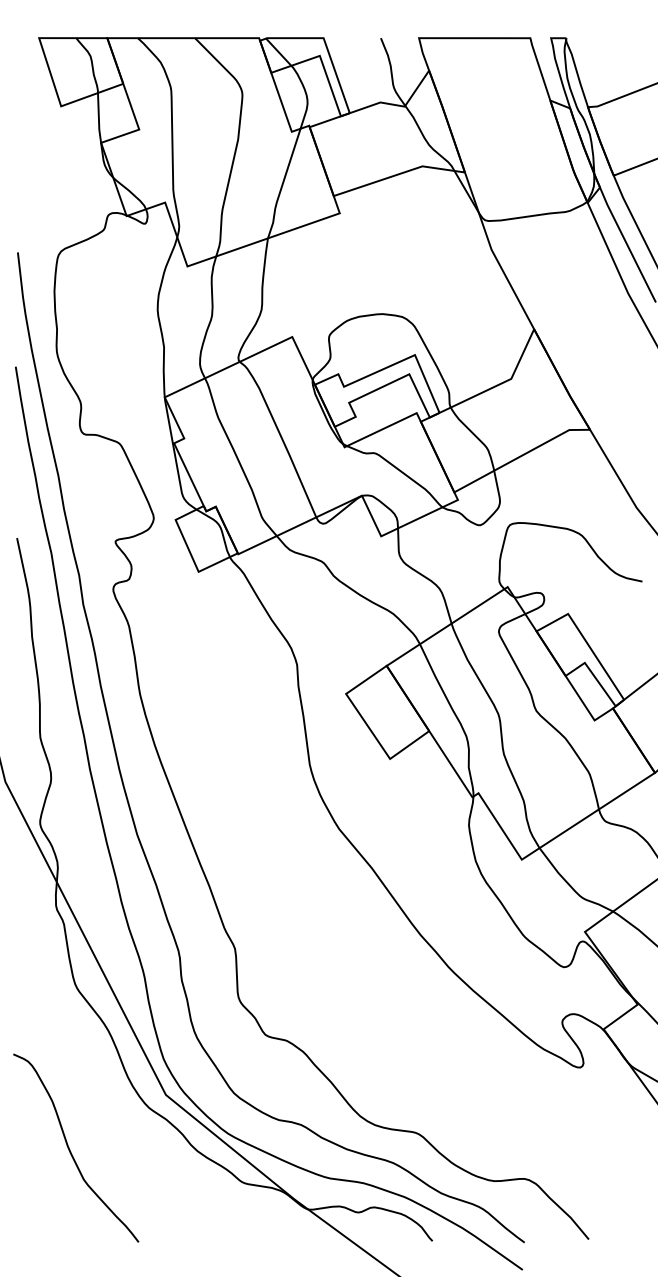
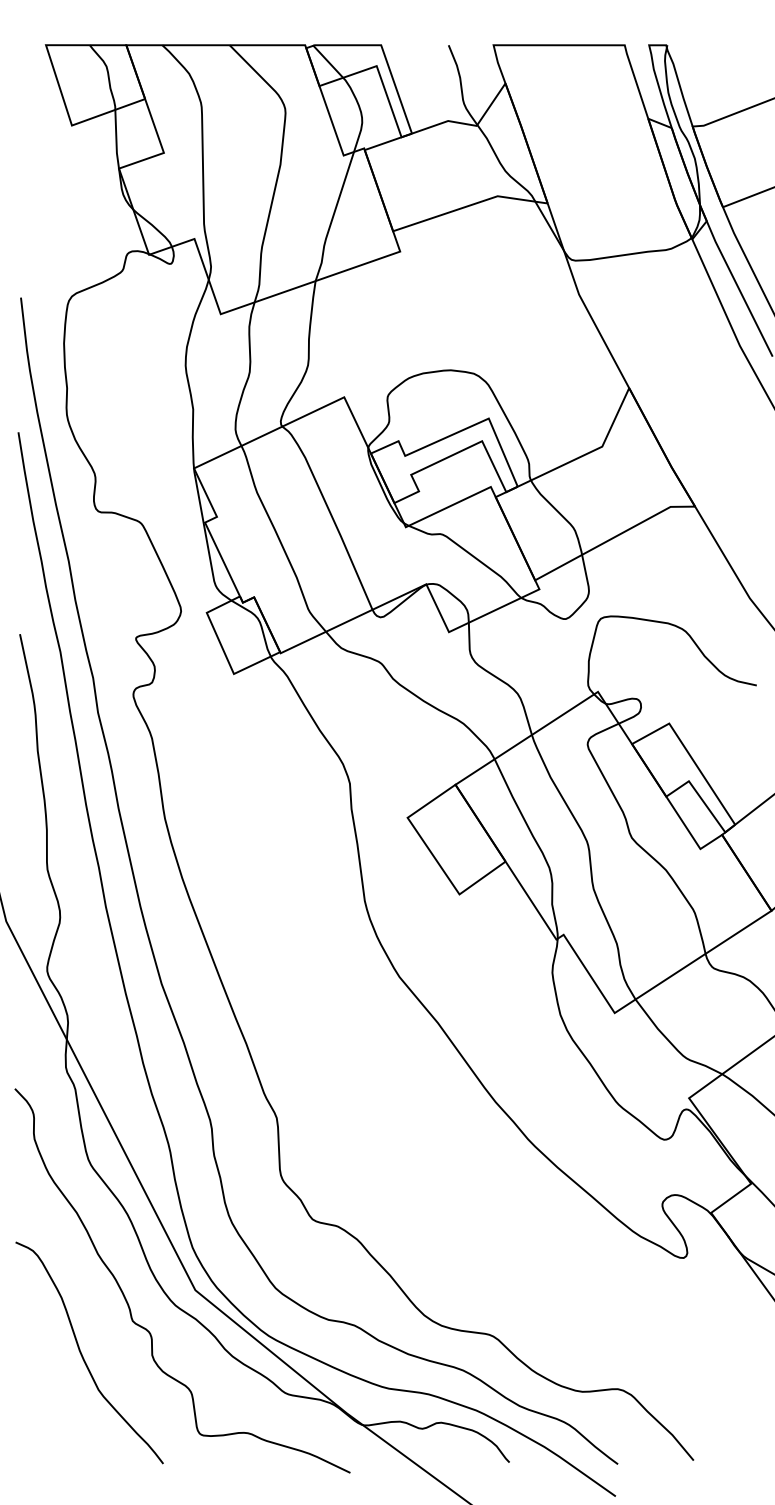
curve: (109, 1105) -> (128, 1302), added

